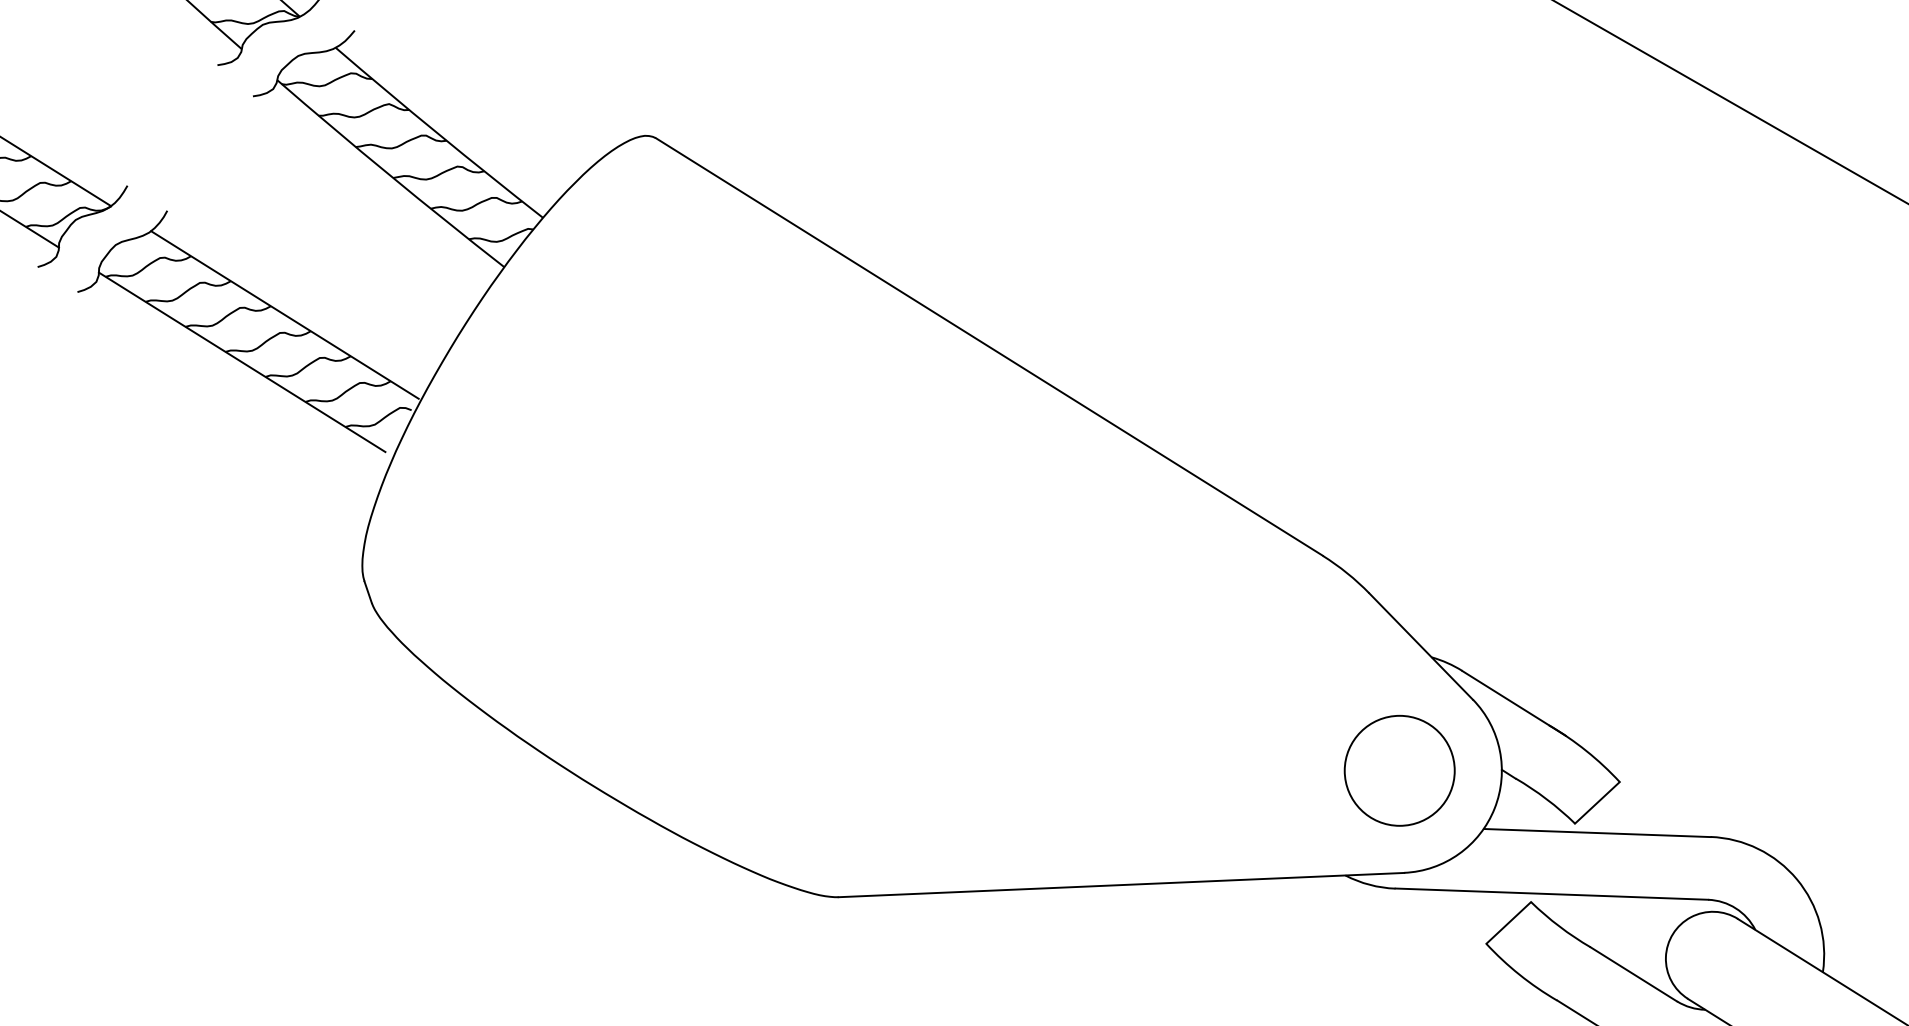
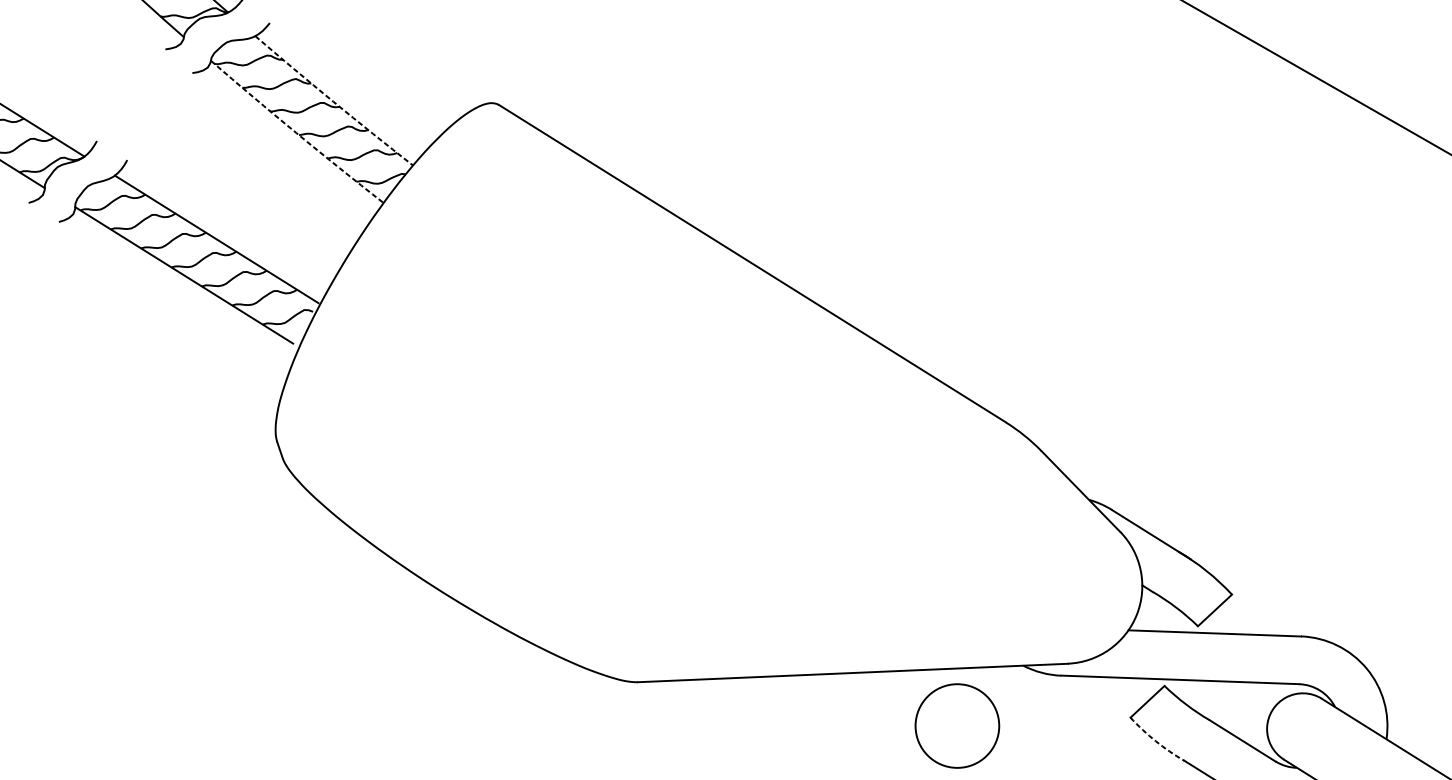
arc: (438, 134) -> (333, 102), solid -> dashed
arc: (389, 175) -> (296, 133), solid -> dashed
circle: (1399, 770) -> (957, 725), moved
arc: (1519, 974) -> (1155, 741), solid -> dashed

